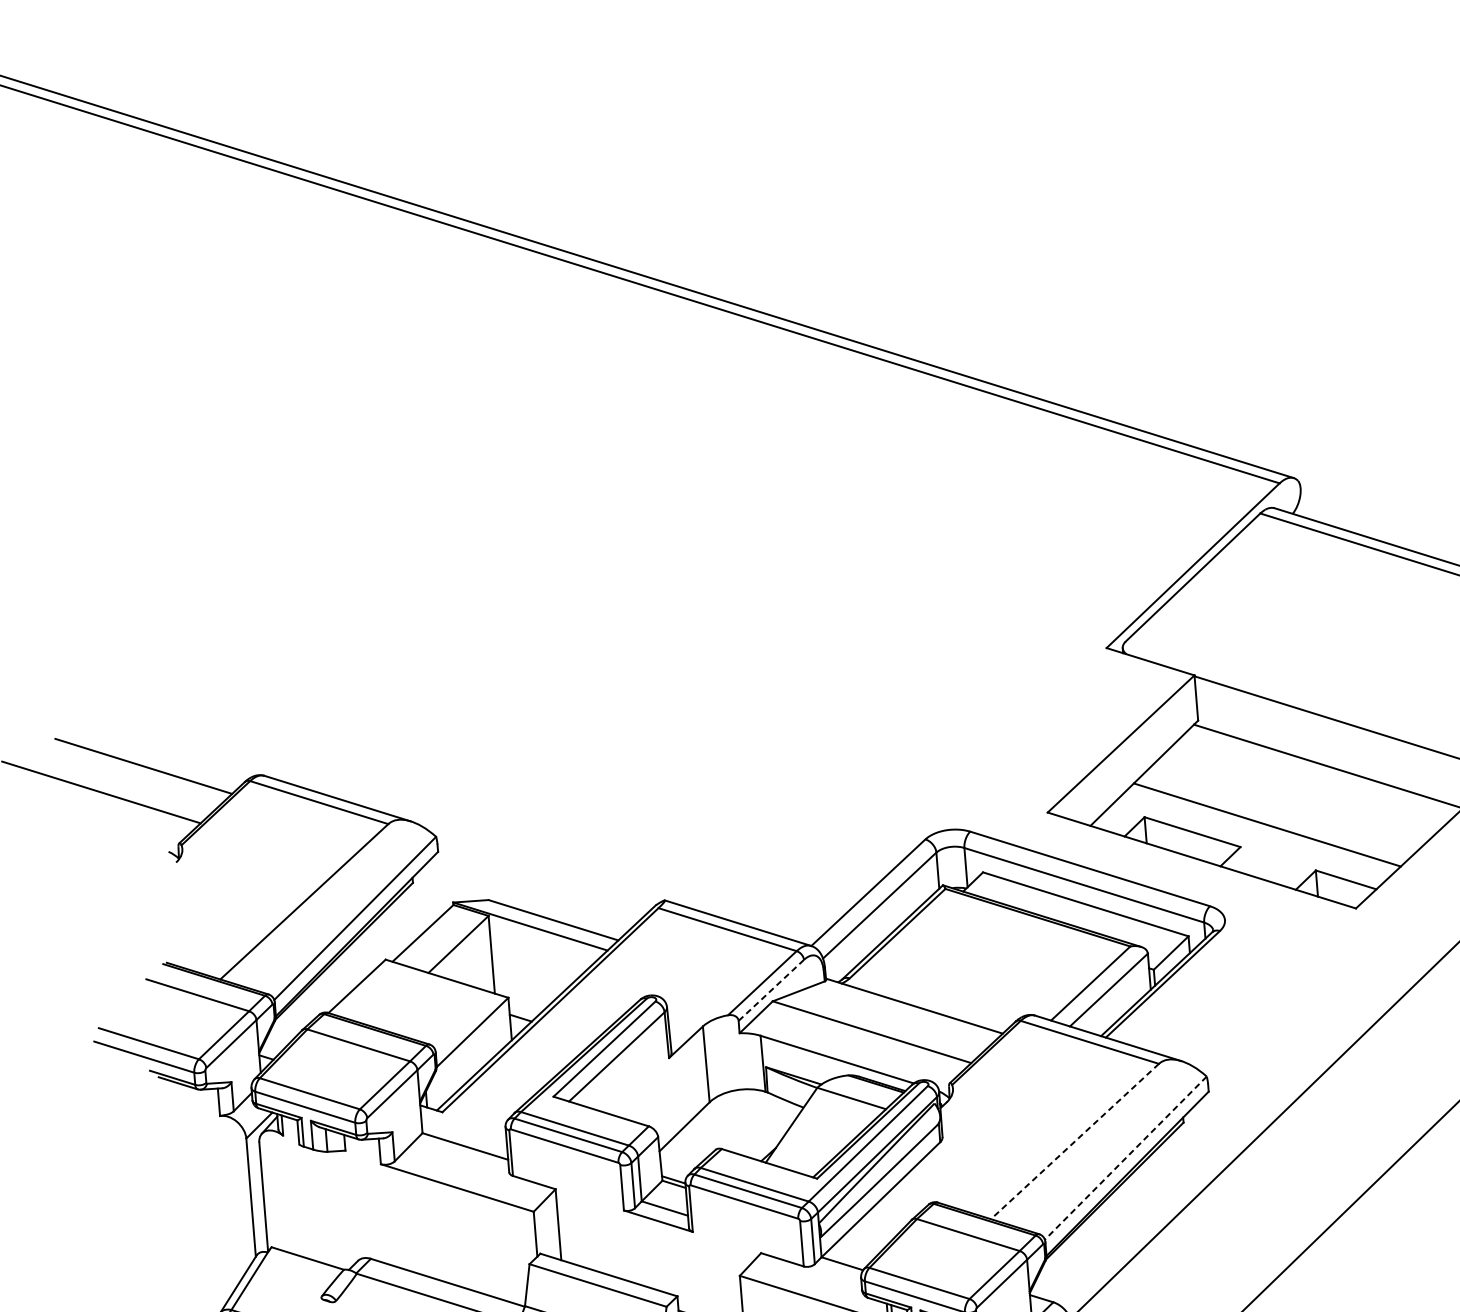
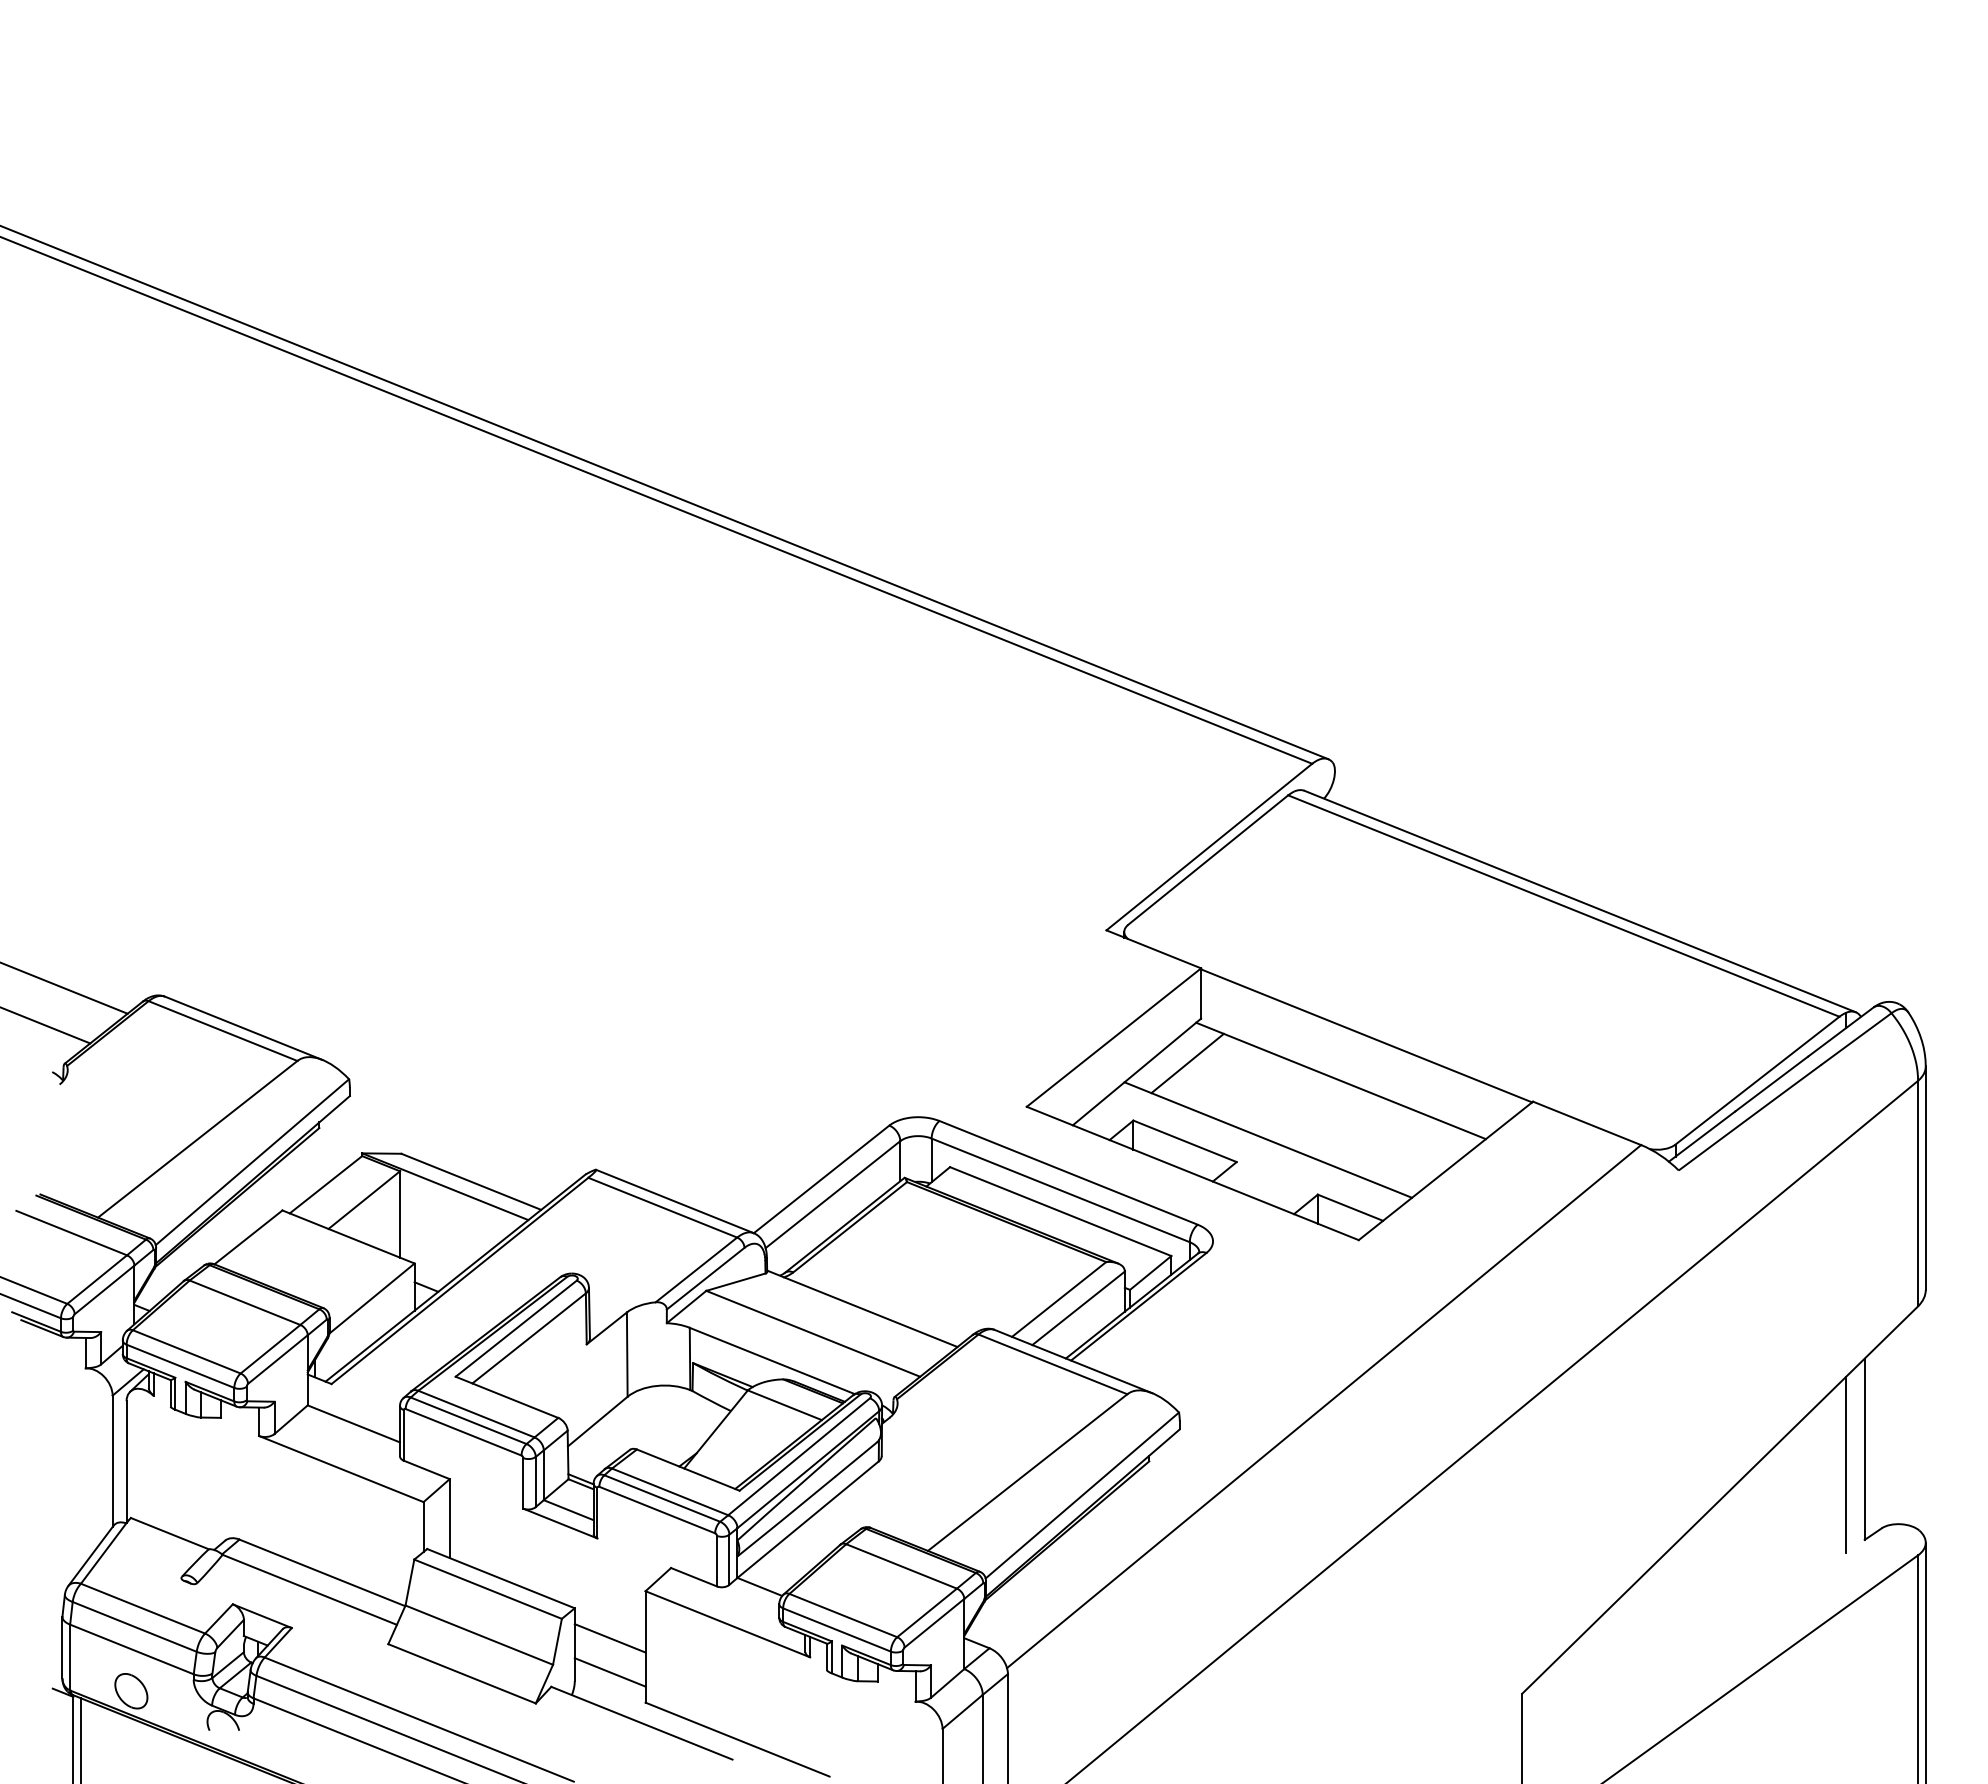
line: (1189, 761) -> (1187, 1063), added
line: (771, 990) -> (705, 1278), dashed -> solid
line: (1074, 1141) -> (1027, 1472), dashed -> solid
line: (1125, 1158) -> (1081, 1495), dashed -> solid

